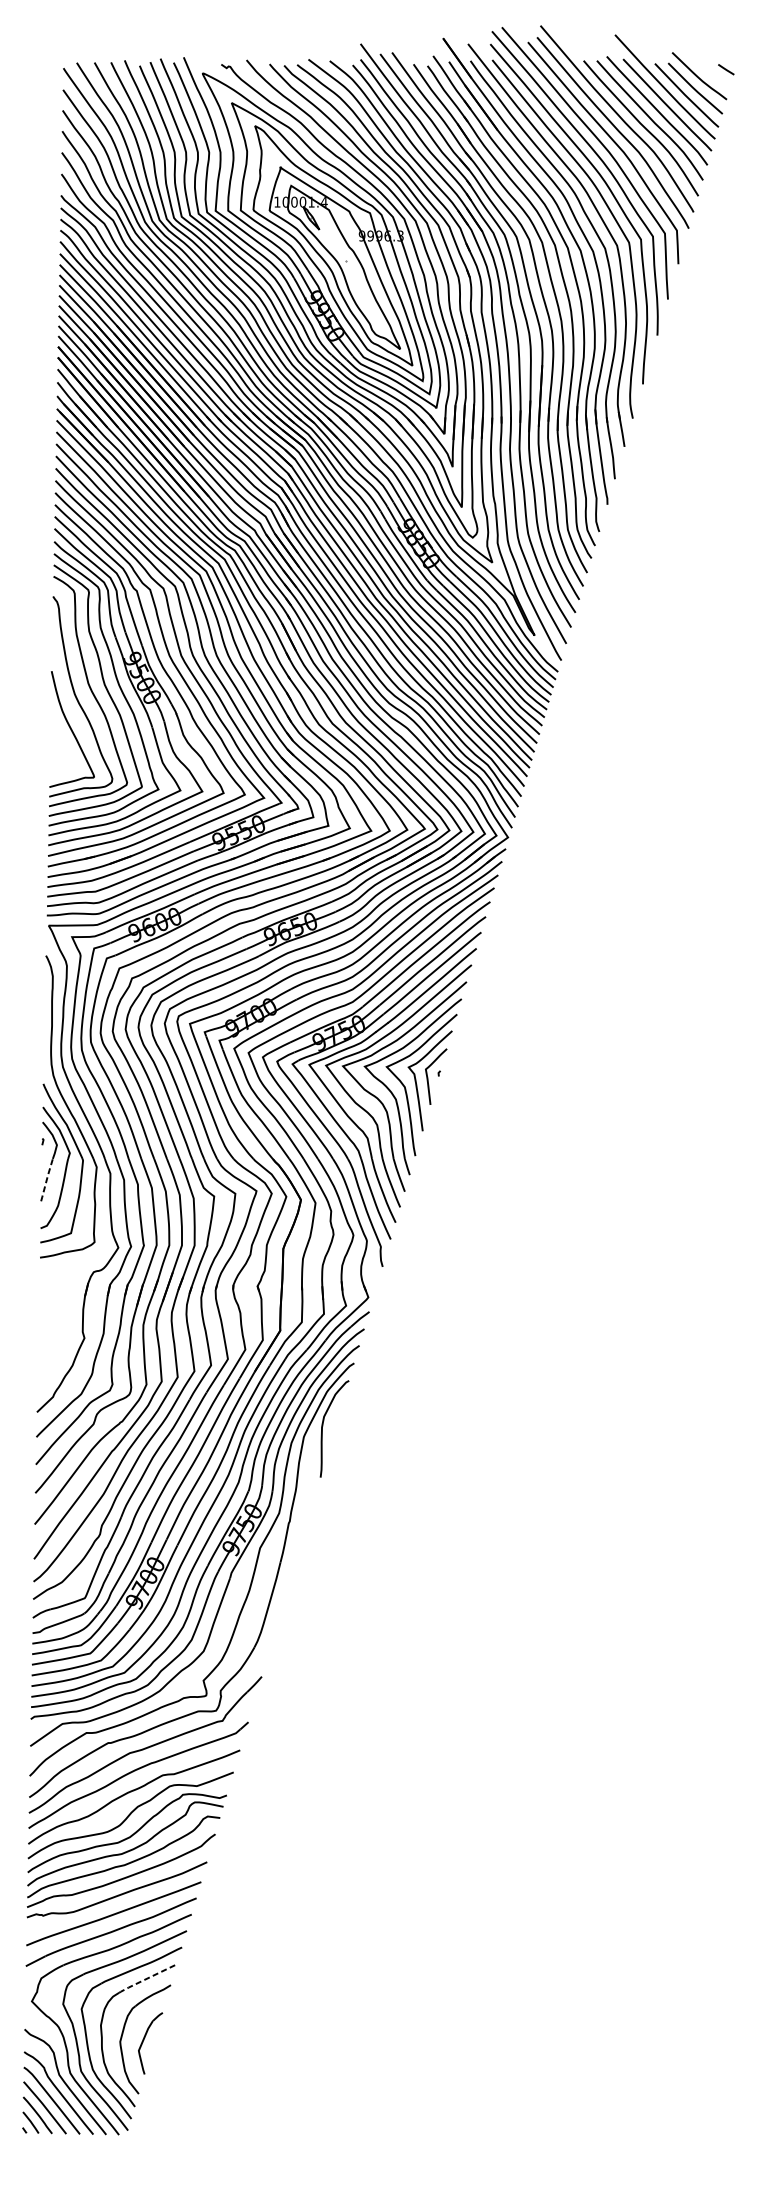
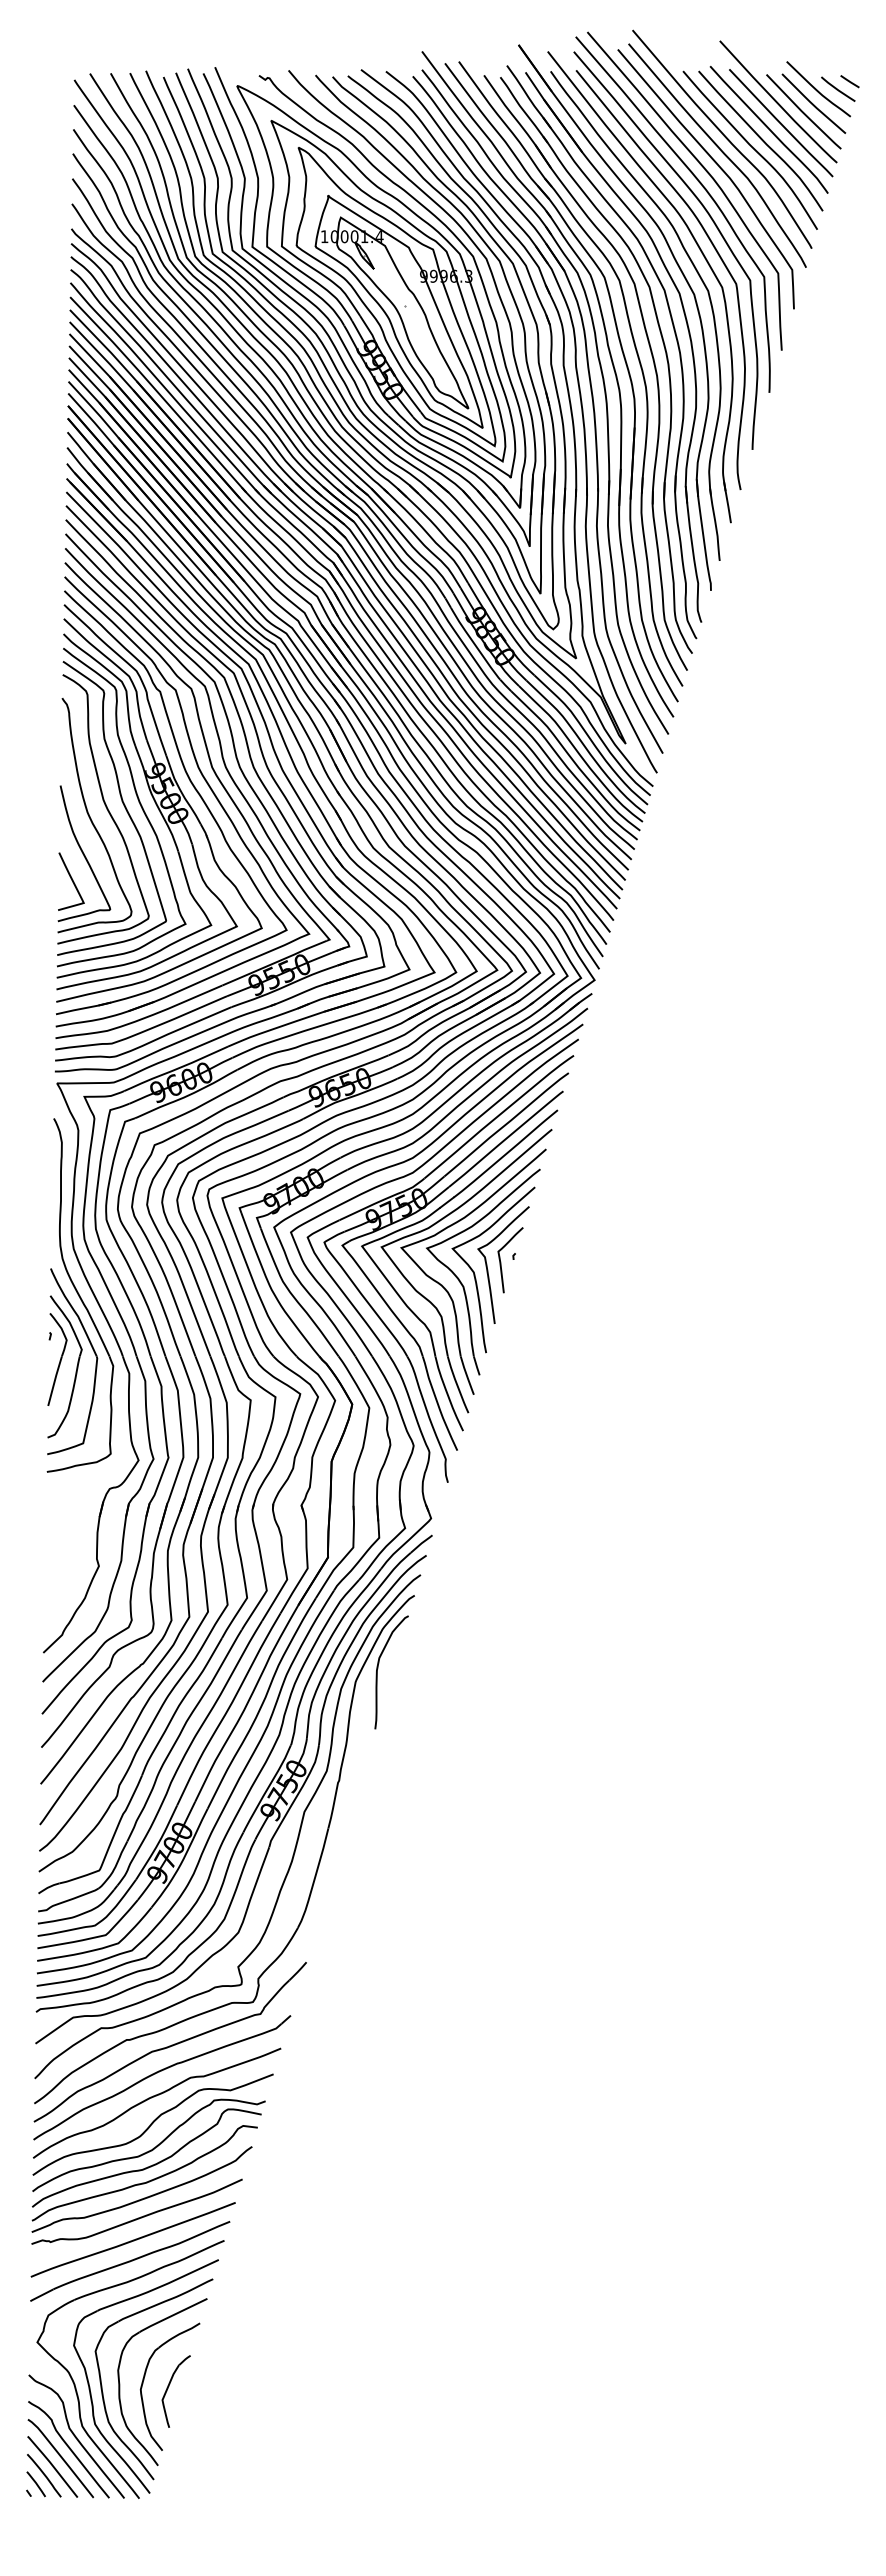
line: (715, 75) -> (837, 88), added
curve: (61, 752) -> (71, 880), added
line: (46, 1179) -> (54, 1380), dashed -> solid
line: (147, 1978) -> (172, 2315), dashed -> solid

